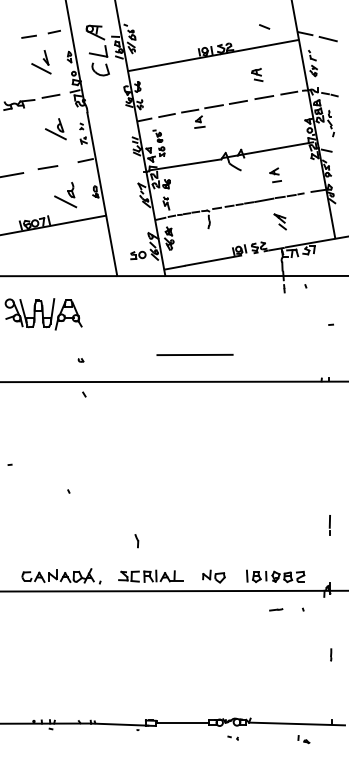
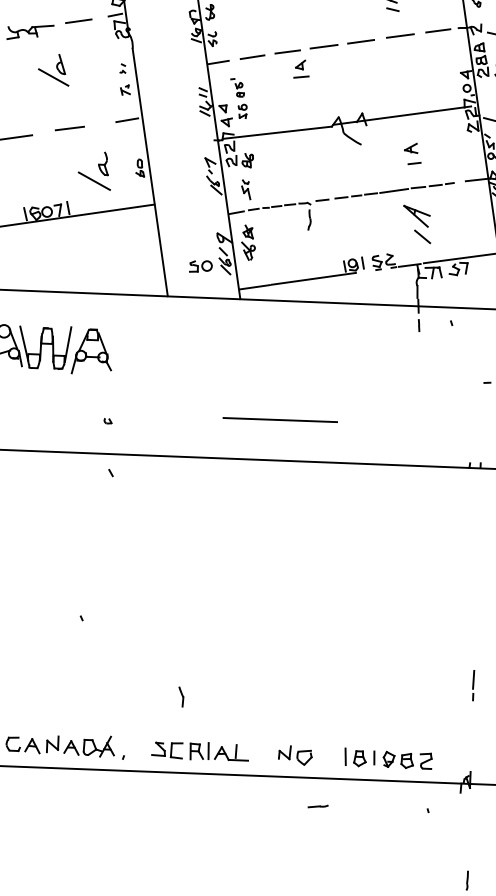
part: (55, 129) -> (53, 70), moved
part: (279, 221) -> (415, 223), size x1.6
line: (276, 609) -> (318, 806), moved

